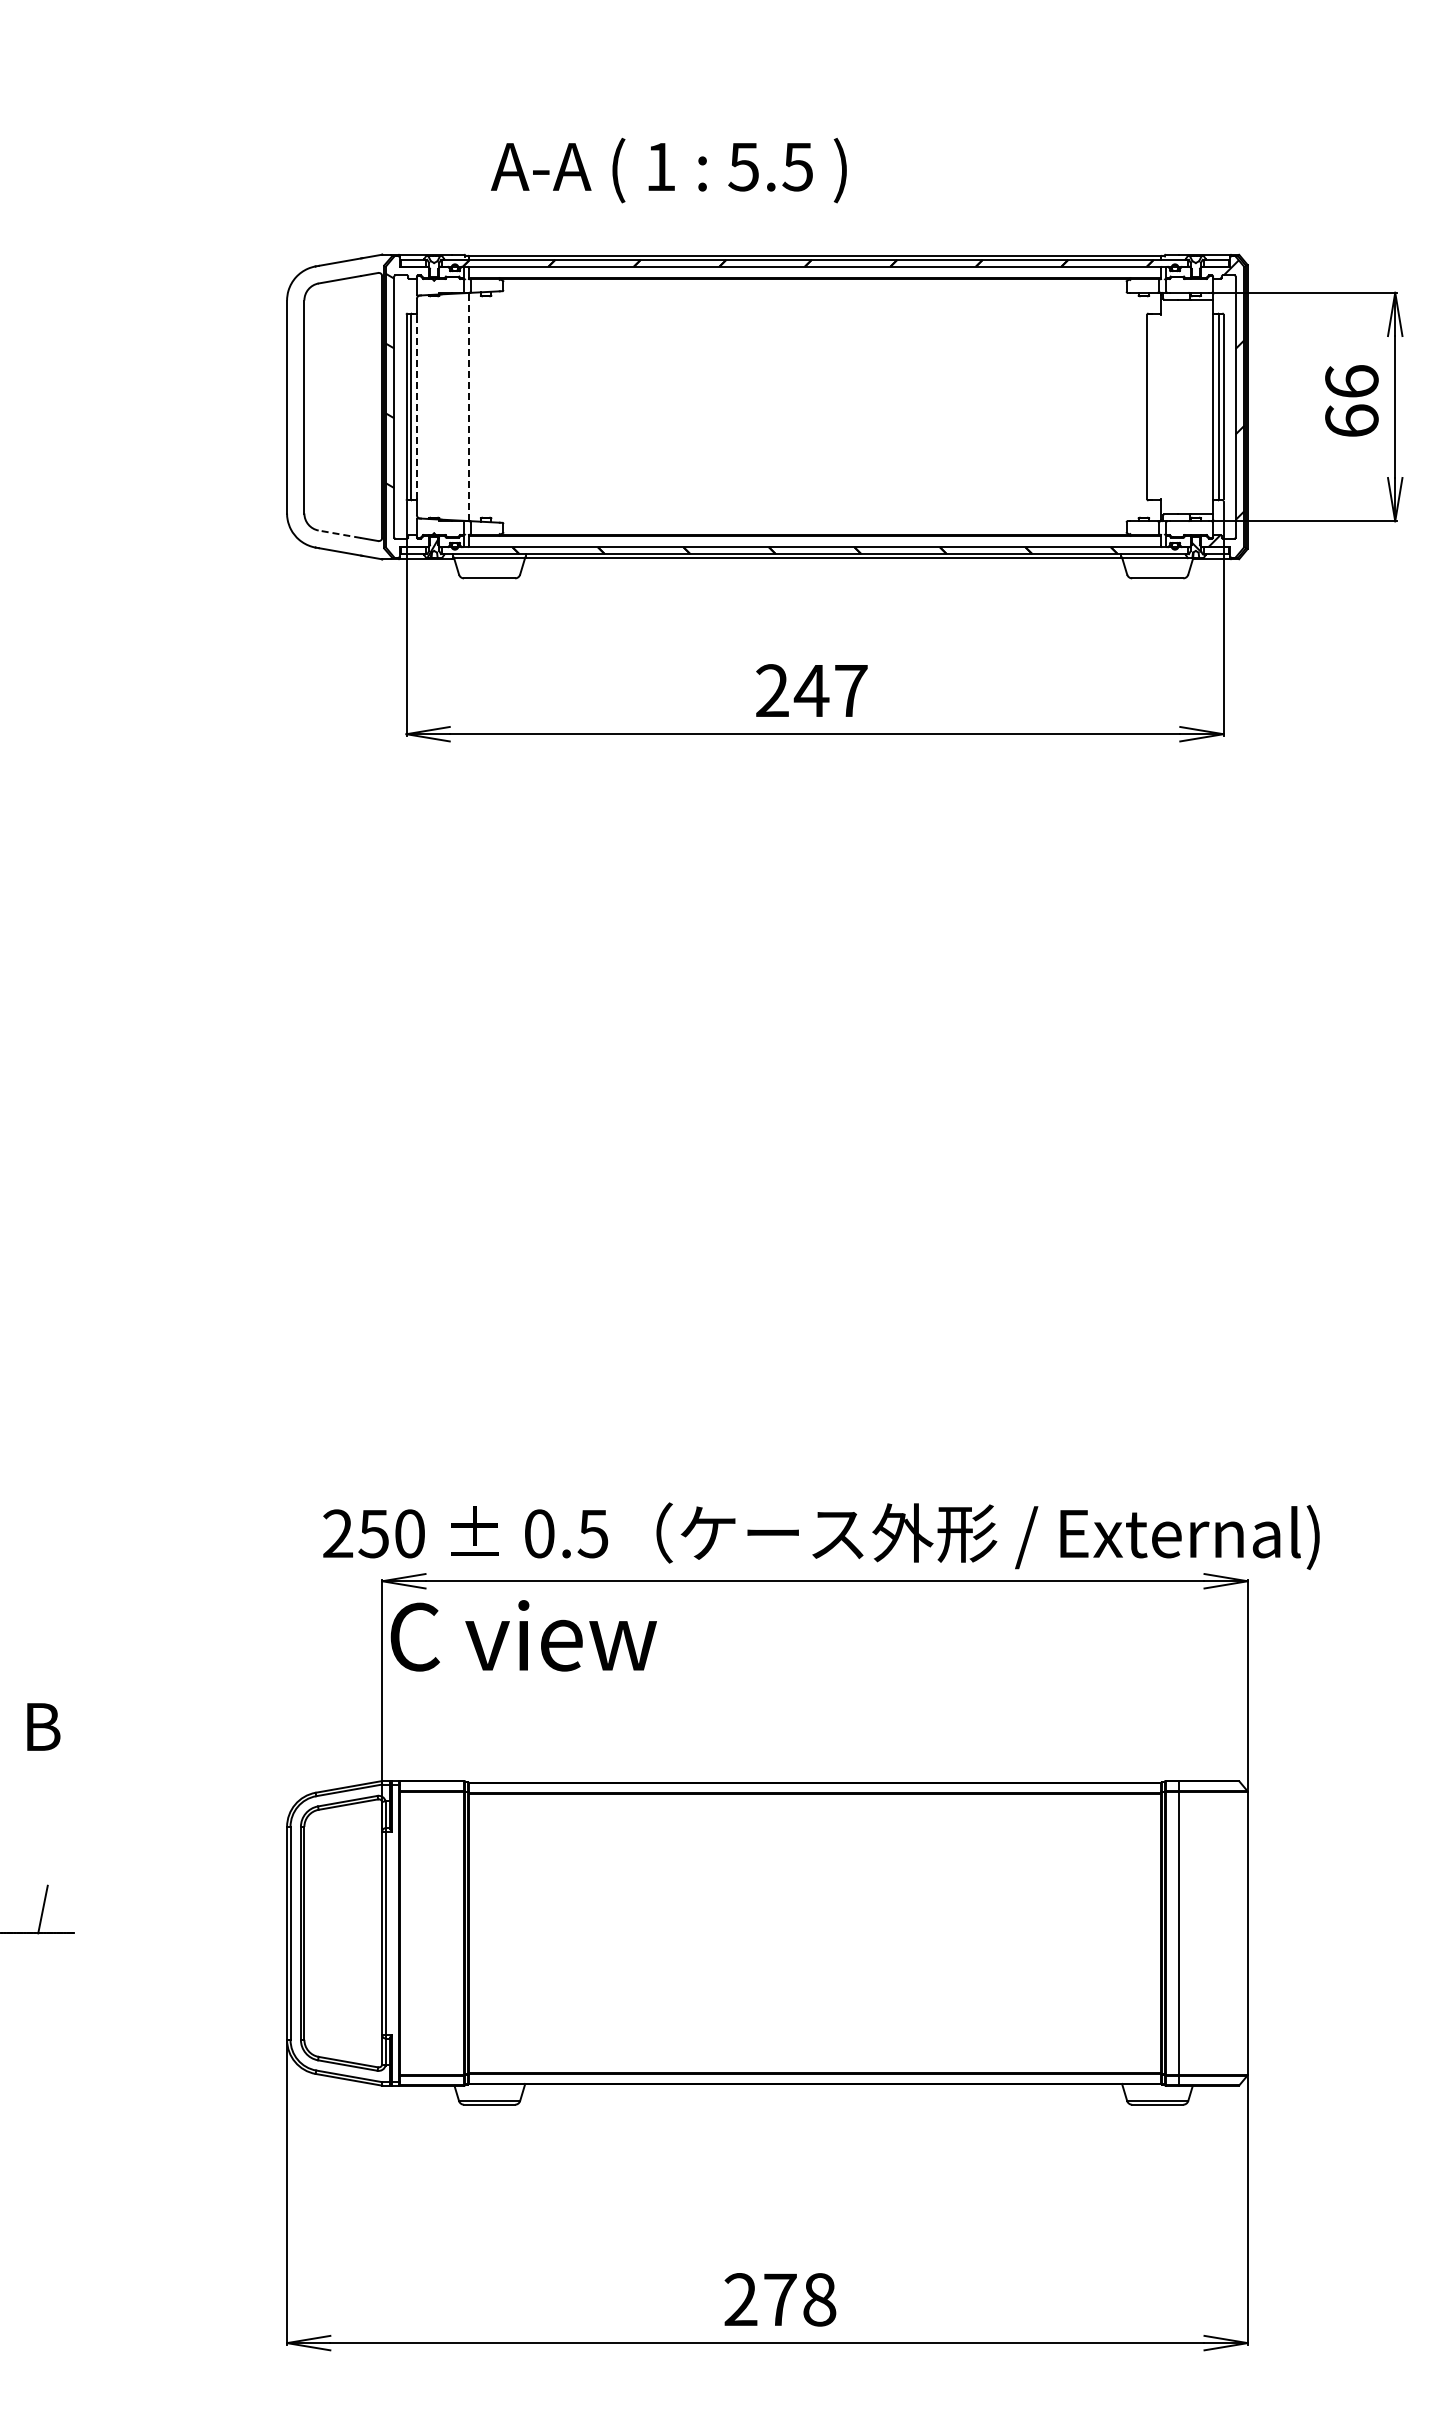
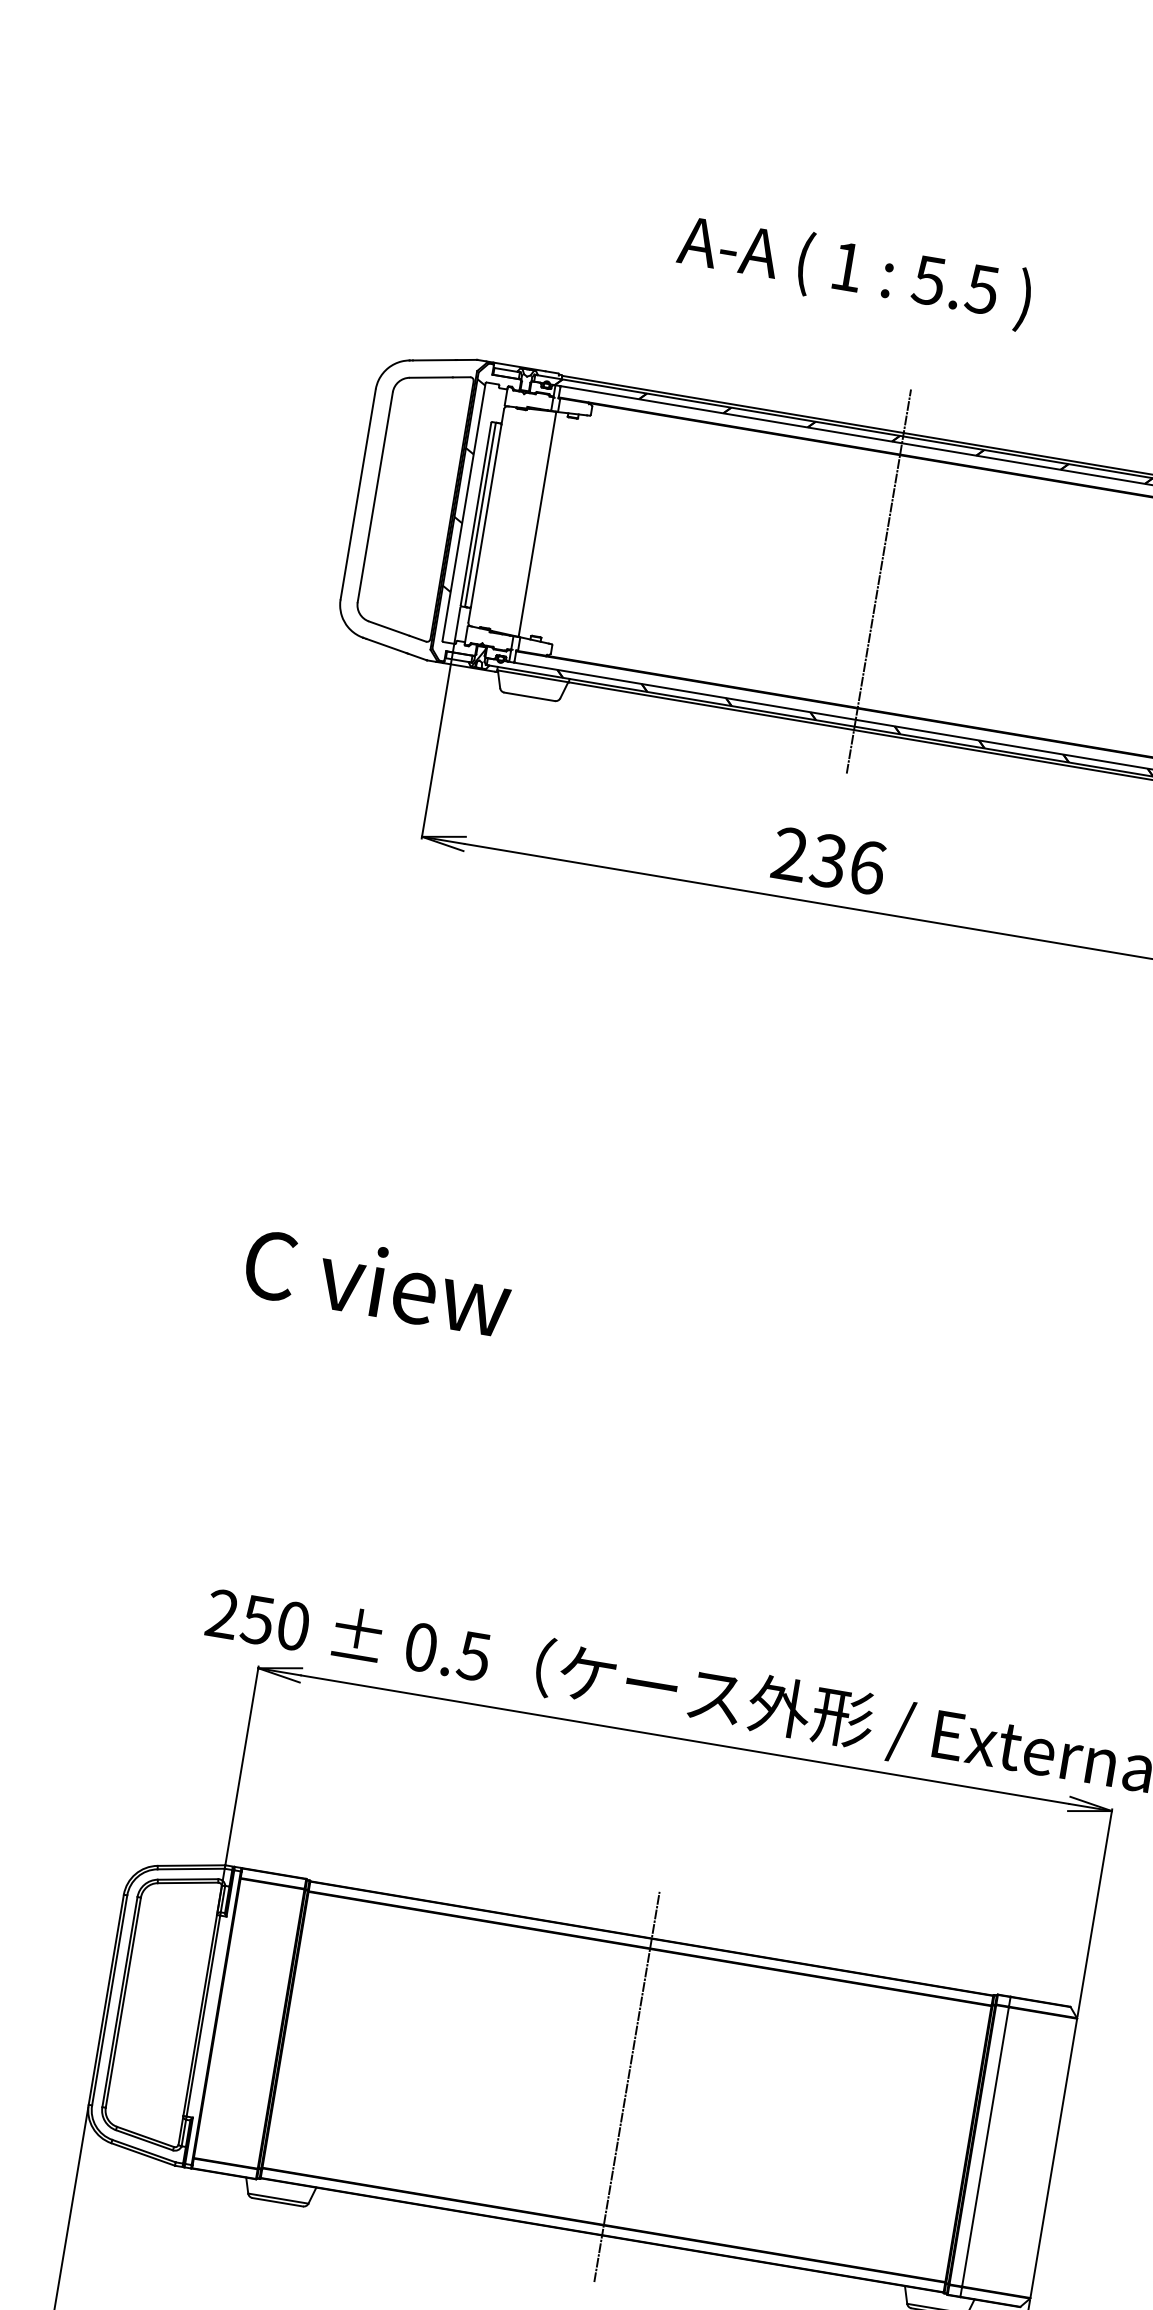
text: (668, 170) -> (854, 271), moved
line: (416, 406) -> (485, 515), dashed -> solid
line: (468, 406) -> (537, 523), dashed -> solid
line: (815, 406) -> (879, 581), added
line: (339, 534) -> (388, 628), dashed -> solid
text: (830, 690) -> (847, 863), 247 -> 236
text: (523, 1635) -> (377, 1281), moved
line: (815, 1933) -> (627, 2087), added

